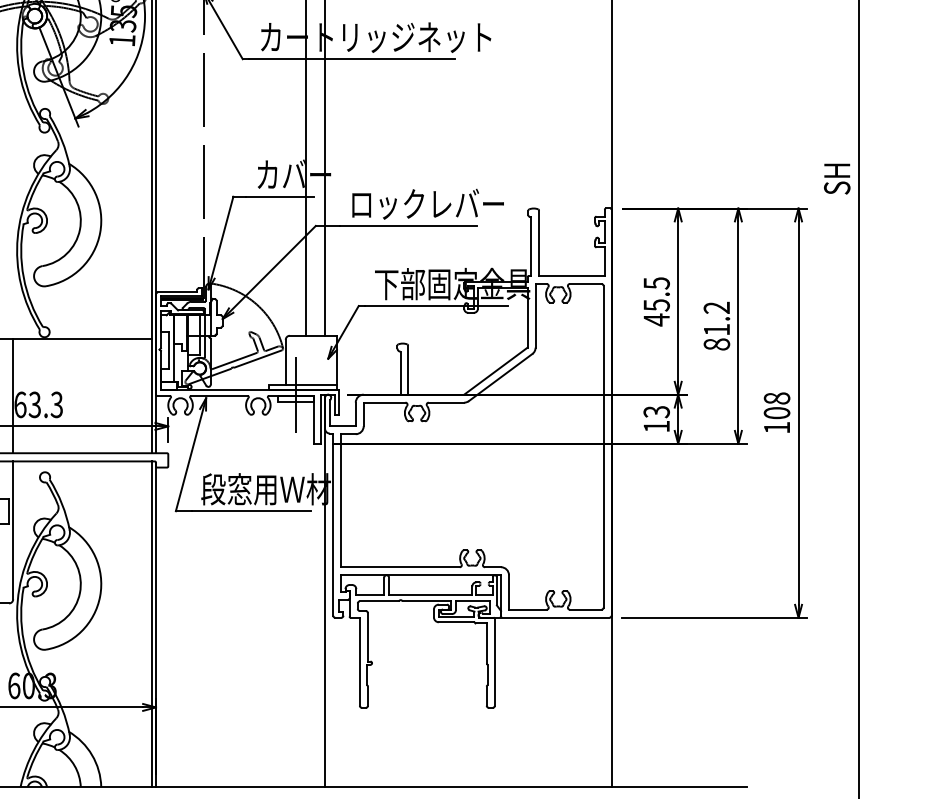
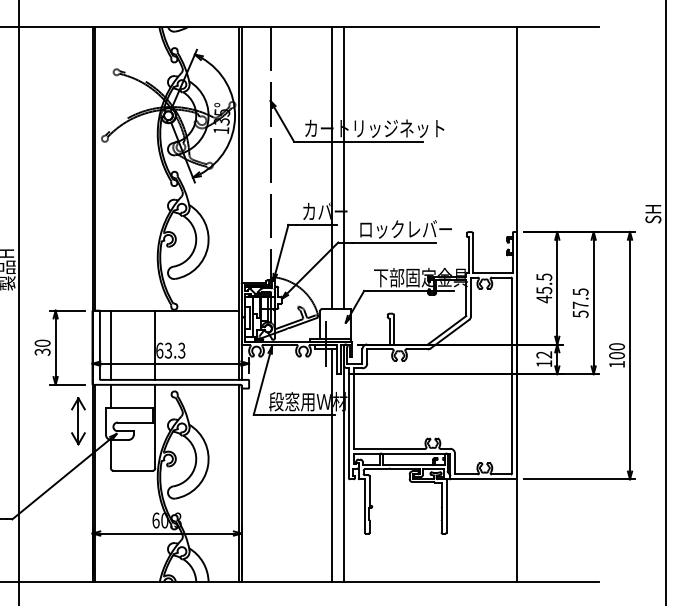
text: (716, 325) -> (580, 302), 81.2 -> 57.5
text: (776, 397) -> (616, 346), 108 -> 100
text: (657, 411) -> (544, 354), 13 -> 12
line: (306, 593) -> (332, 464), added

